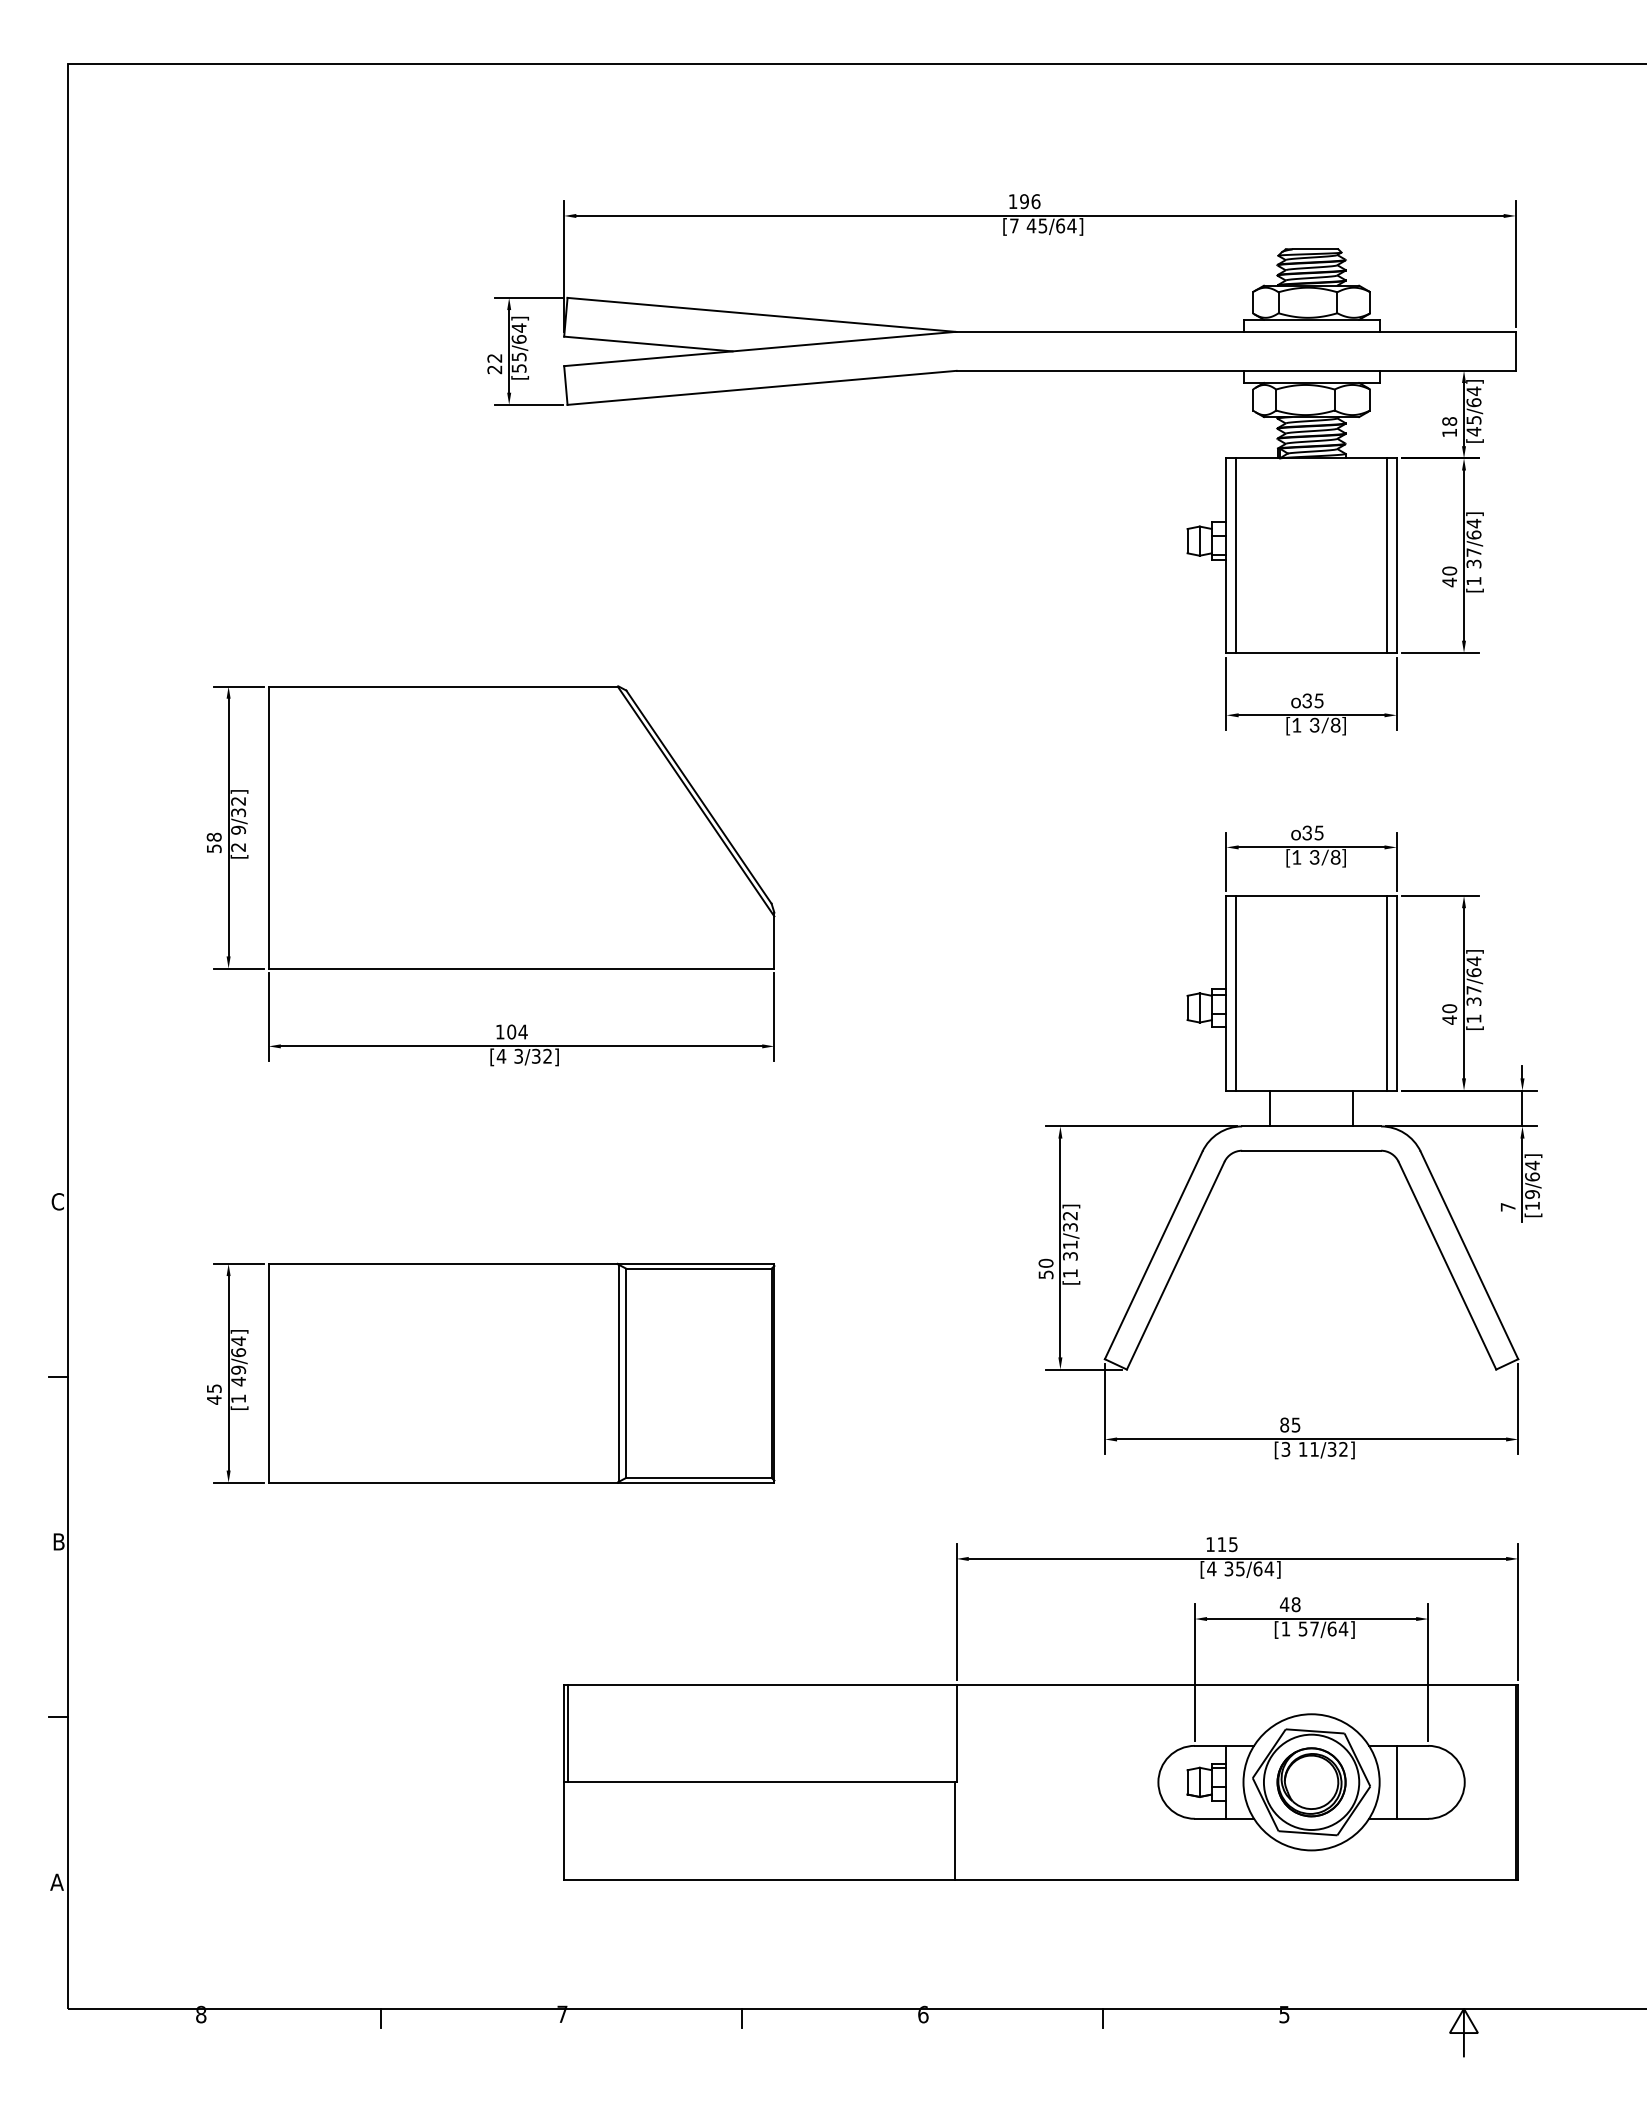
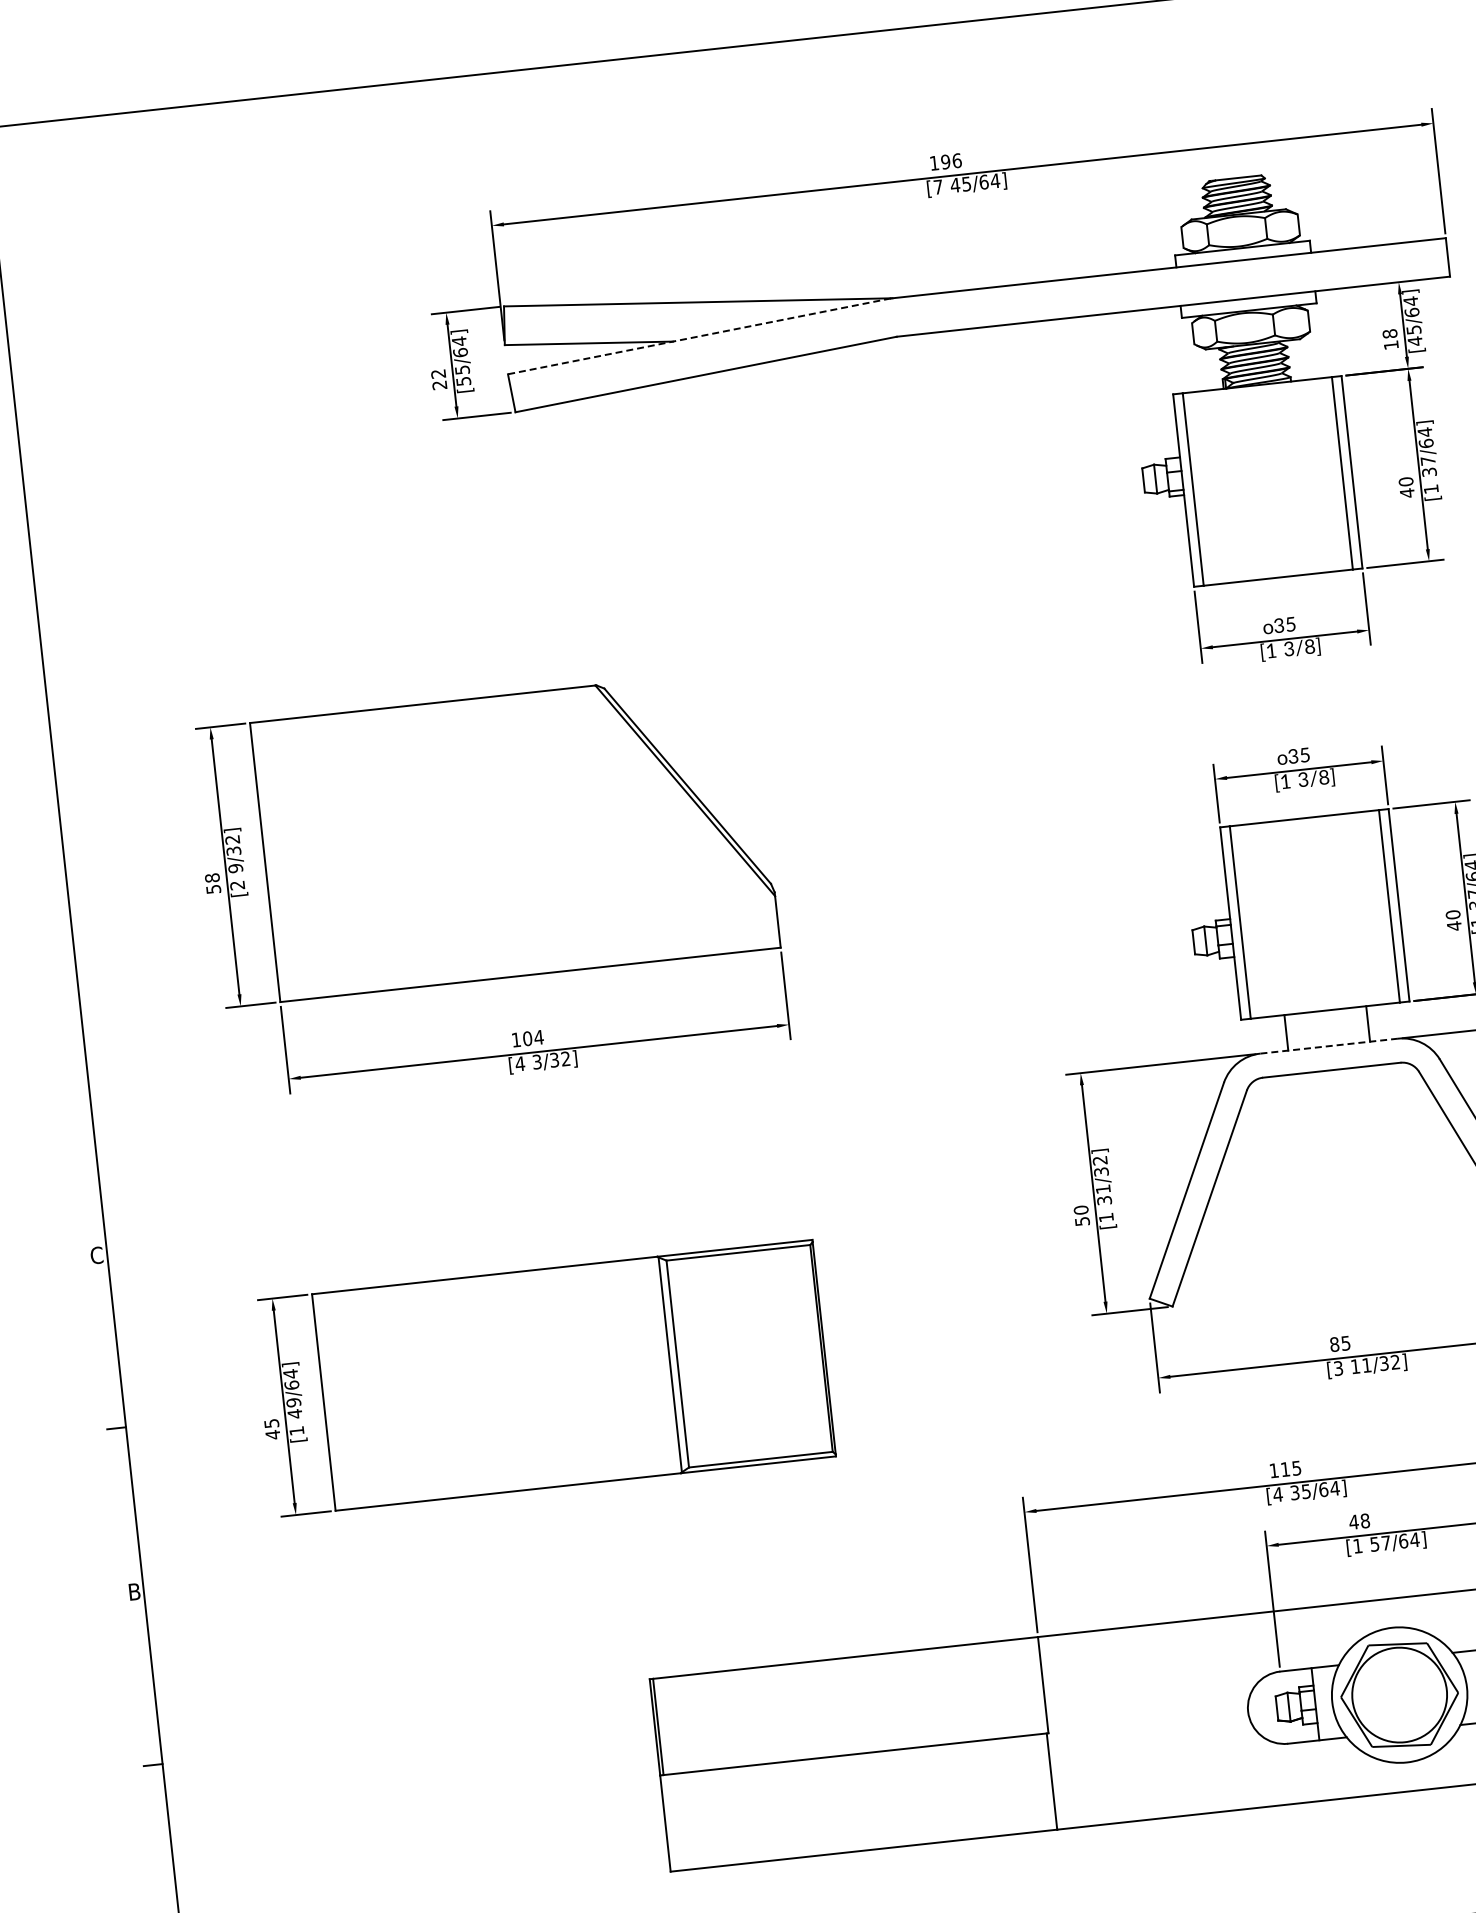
line: (759, 349) -> (699, 336), solid -> dashed
line: (1312, 1126) -> (1330, 1046), solid -> dashed
part: (1311, 1782) -> (1399, 1695), removed

